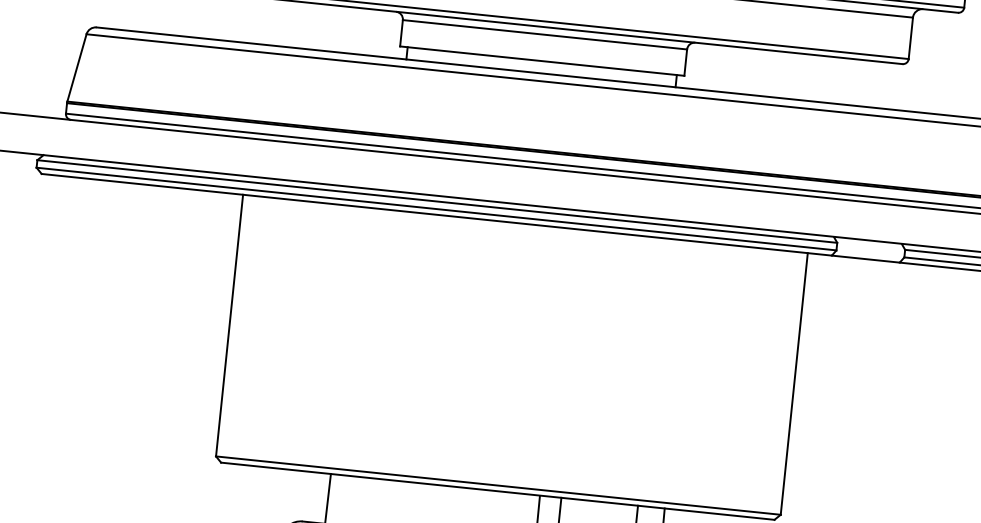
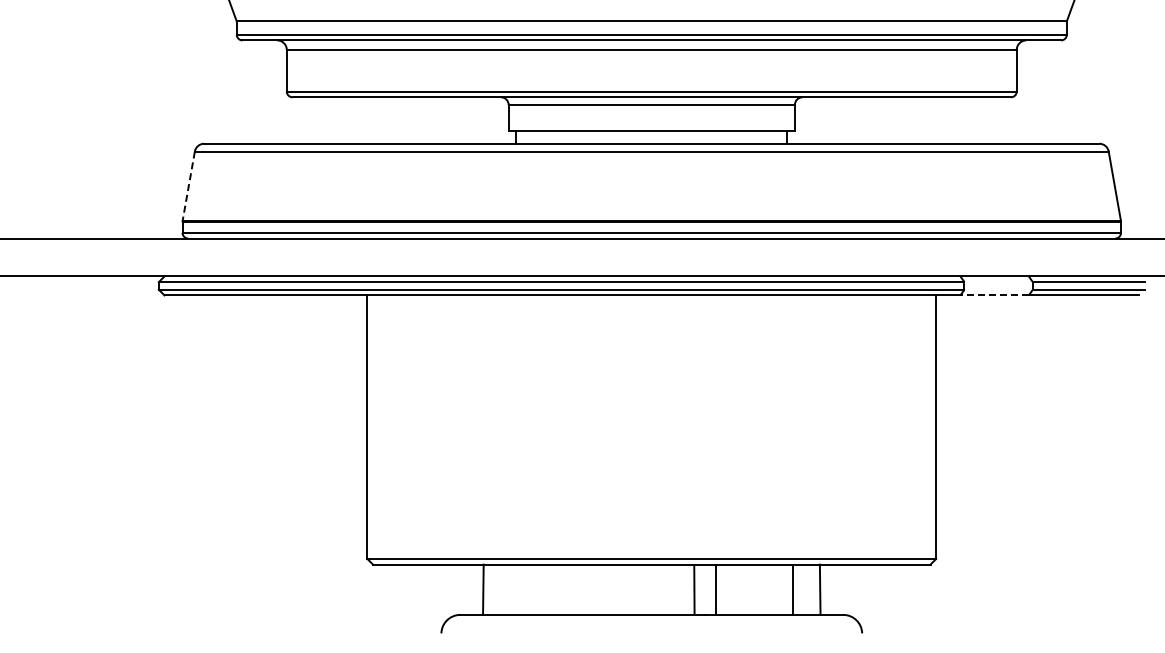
line: (76, 68) -> (188, 186), solid -> dashed
line: (865, 259) -> (994, 295), solid -> dashed

